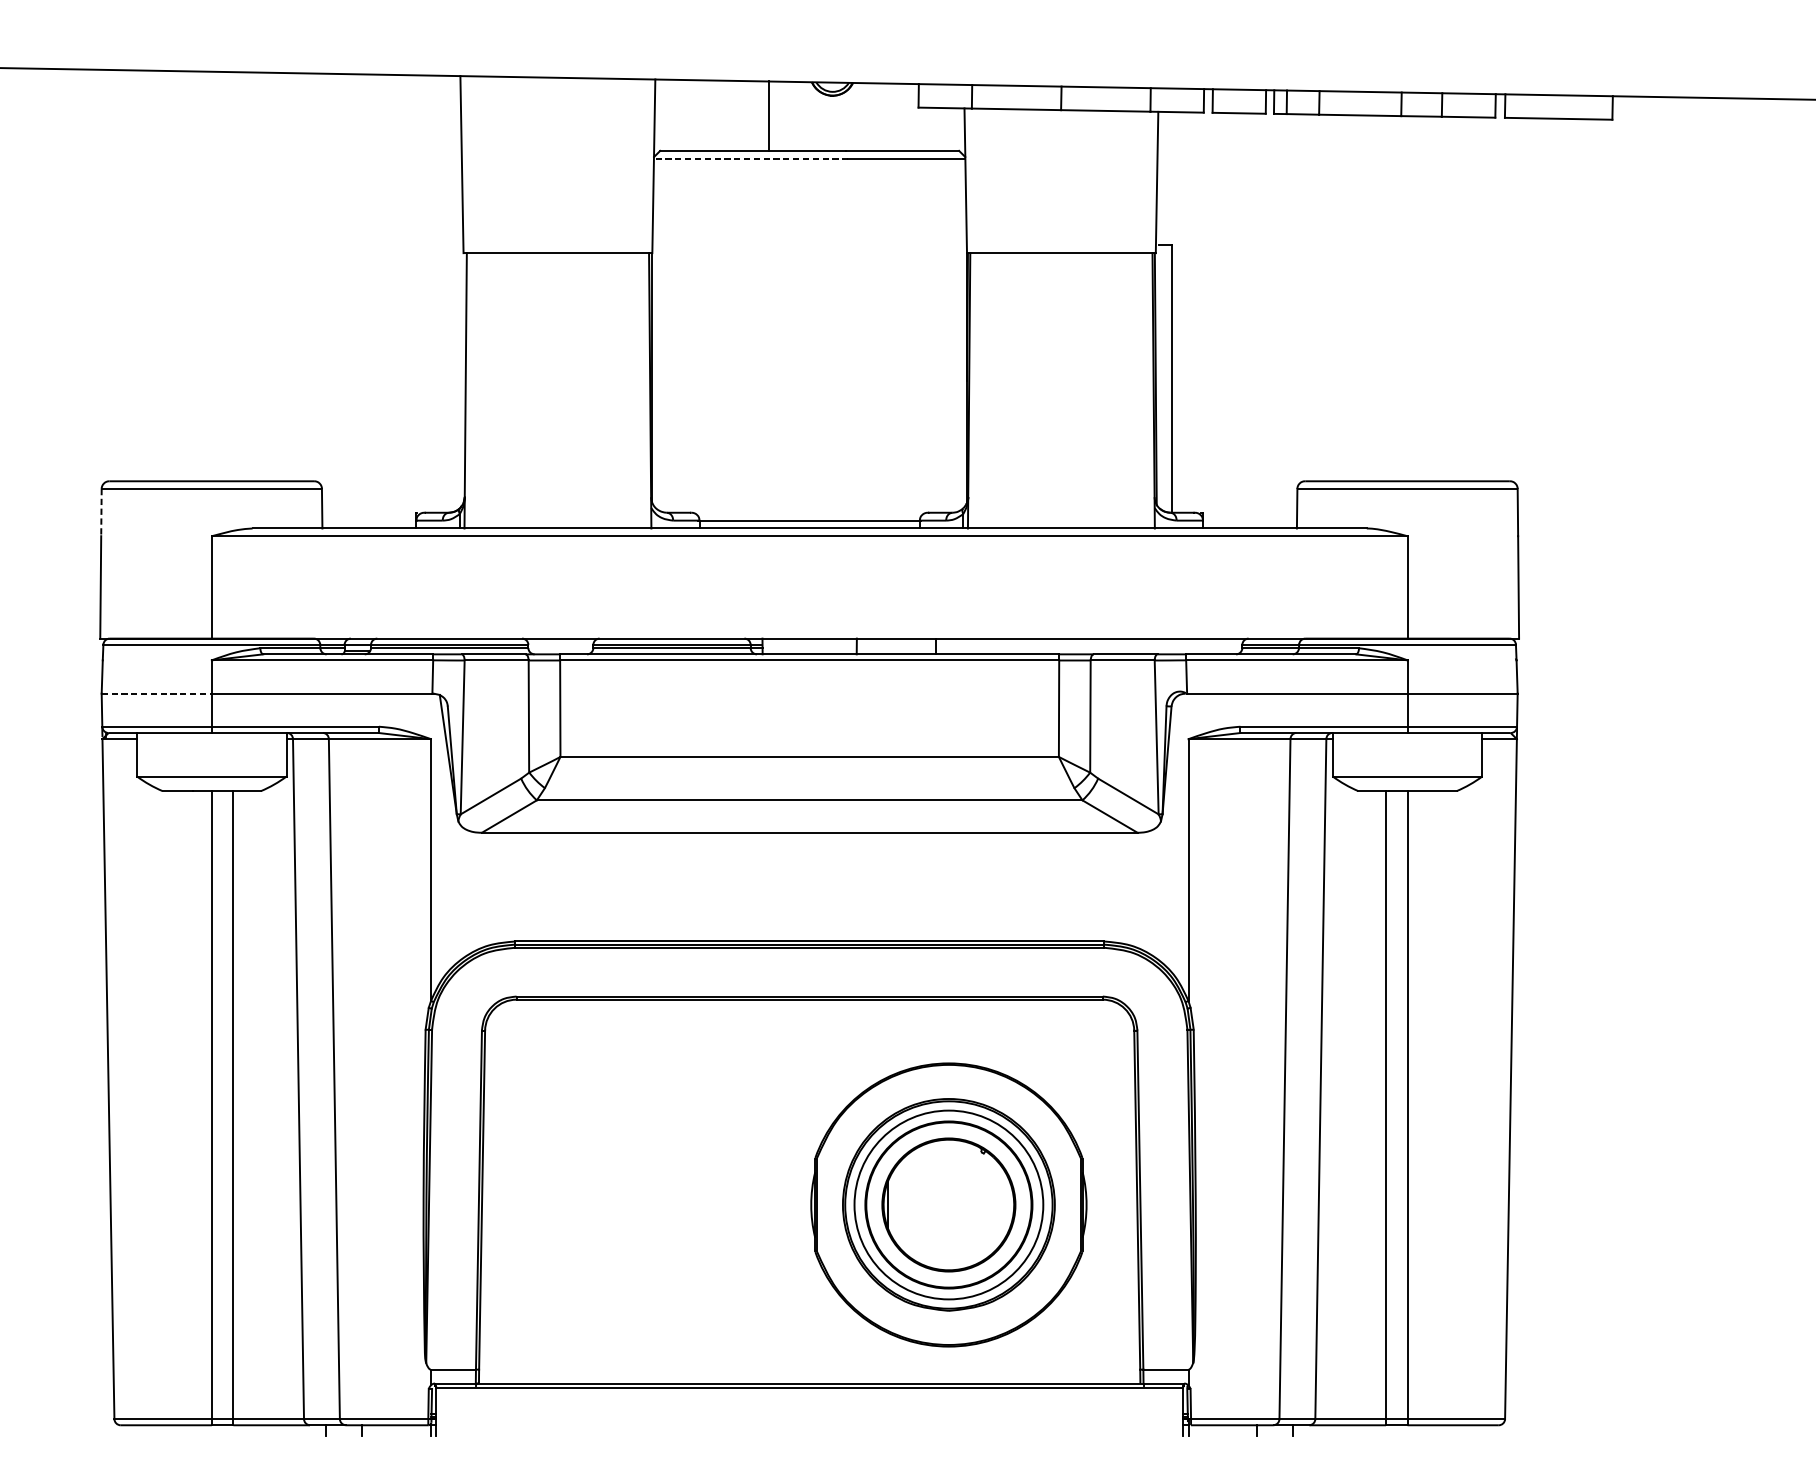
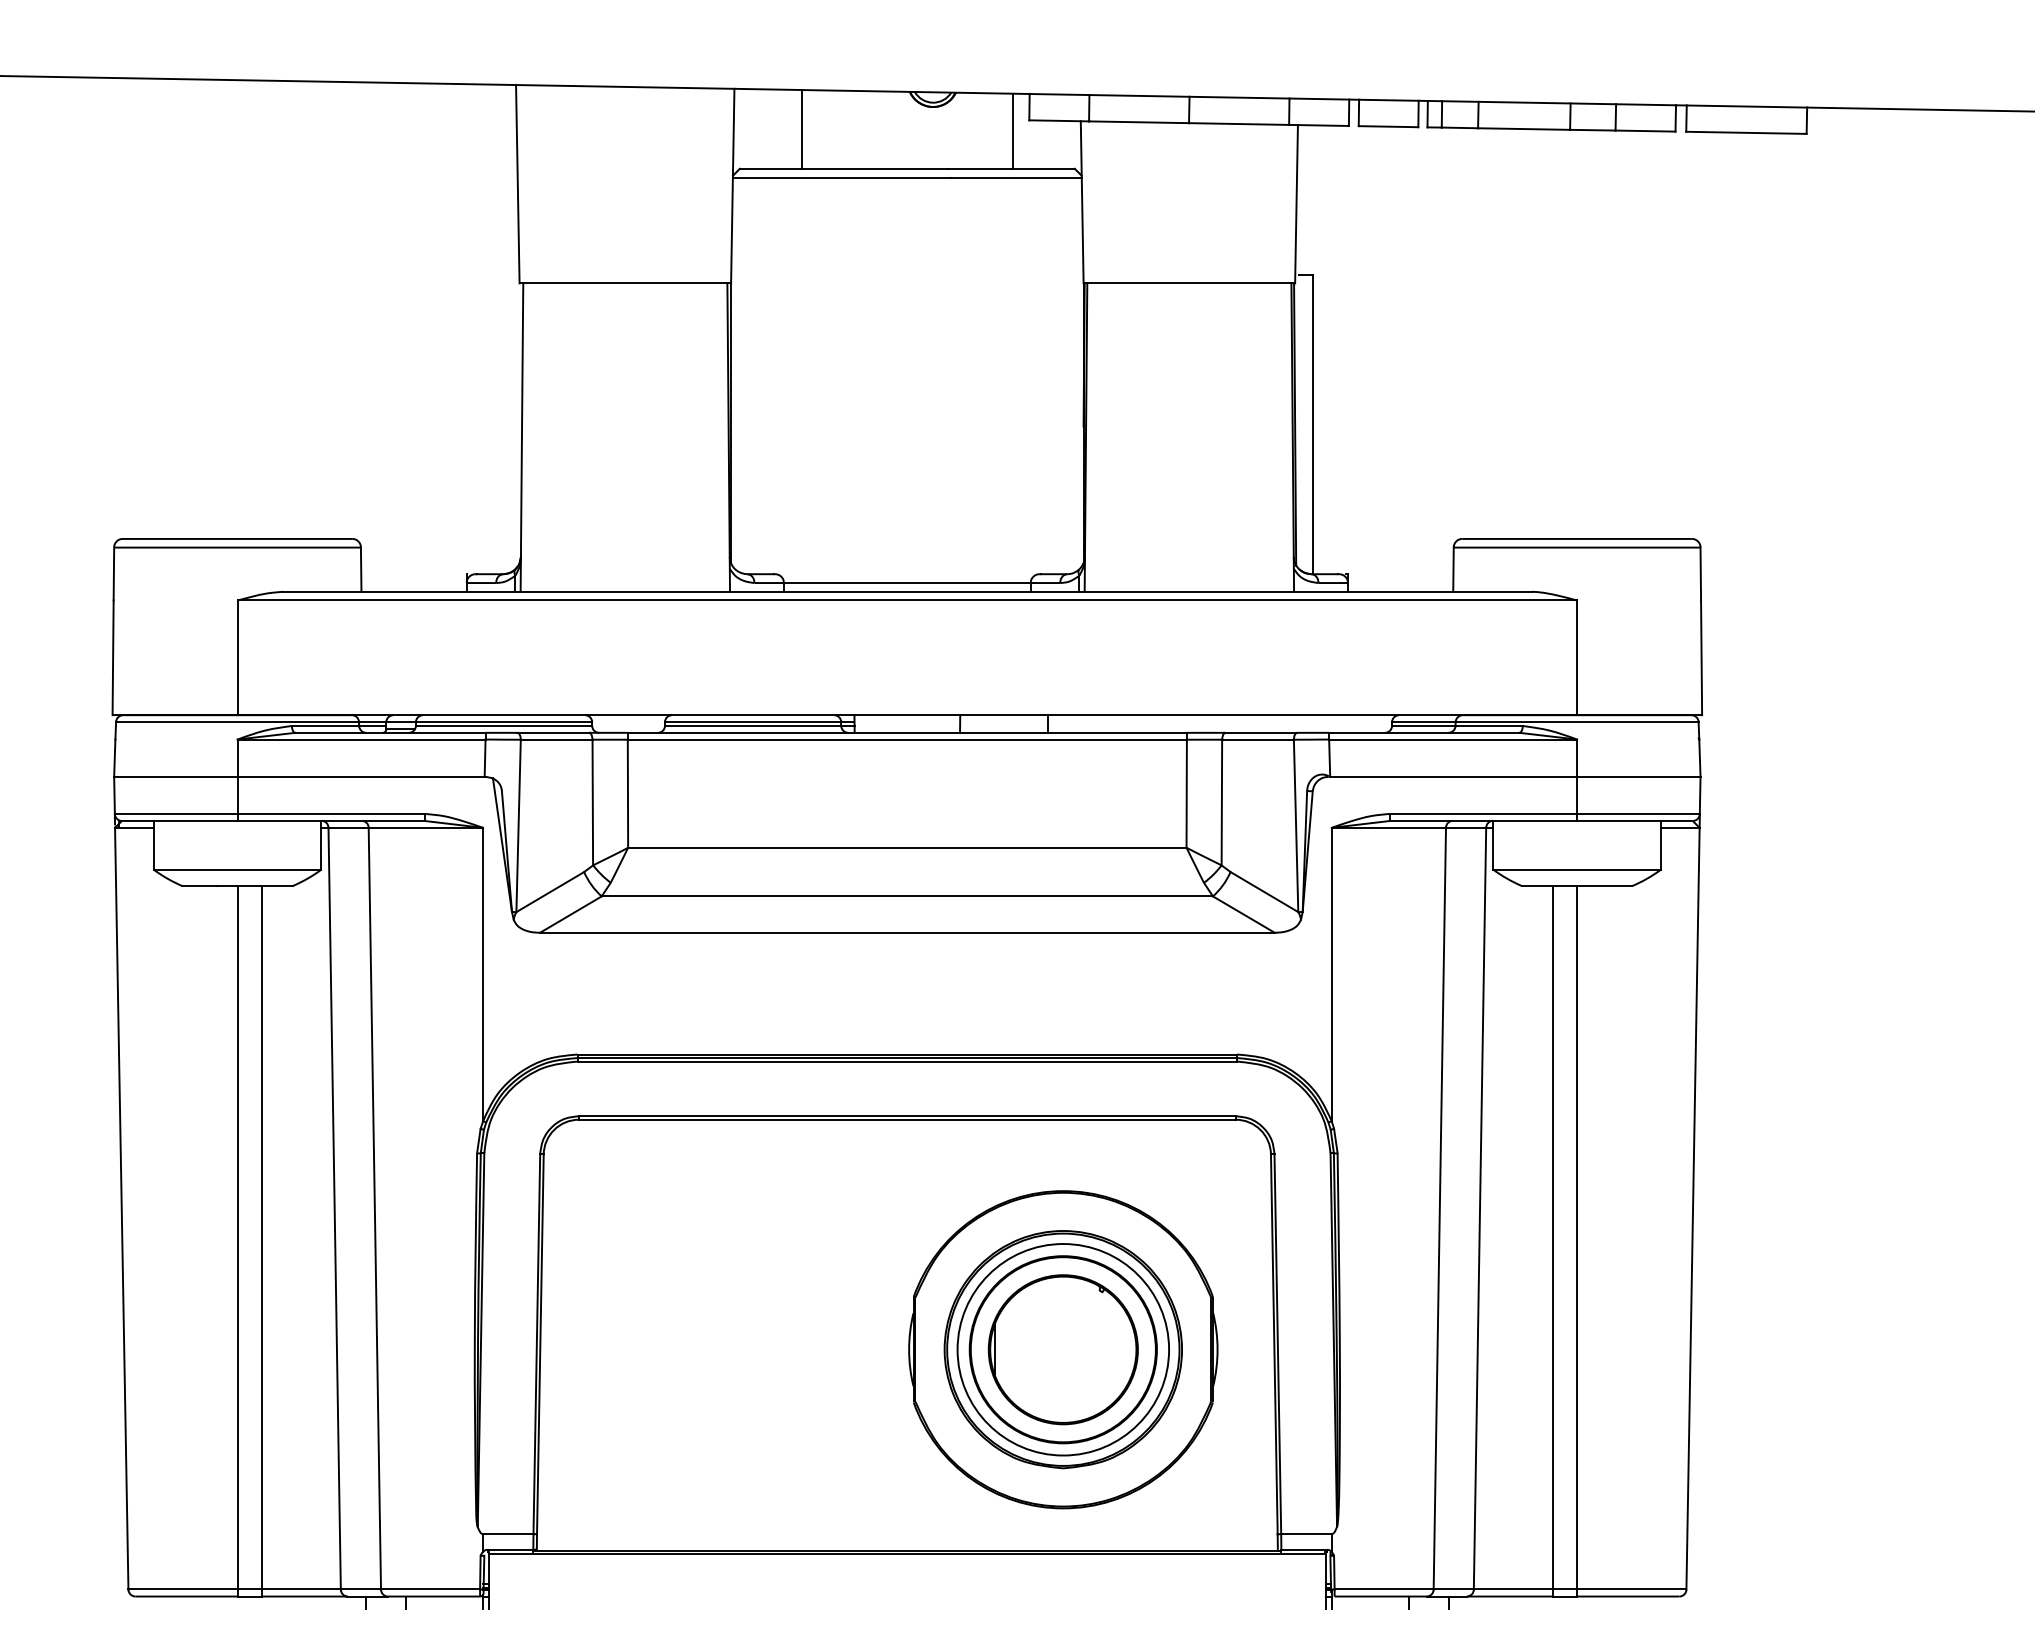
line: (768, 115) -> (801, 129), moved
line: (904, 116) -> (1013, 130), added
line: (750, 158) -> (841, 177), dashed -> solid
line: (101, 513) -> (113, 574), dashed -> solid
line: (156, 693) -> (175, 776), dashed -> solid

